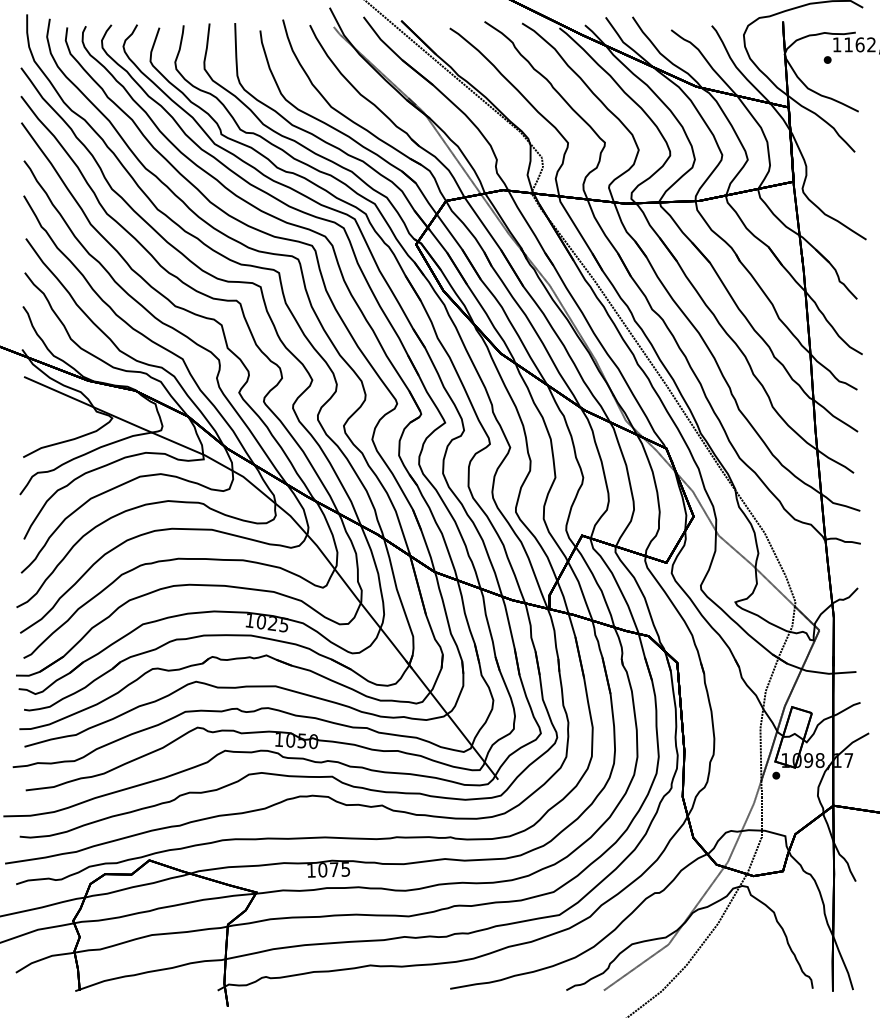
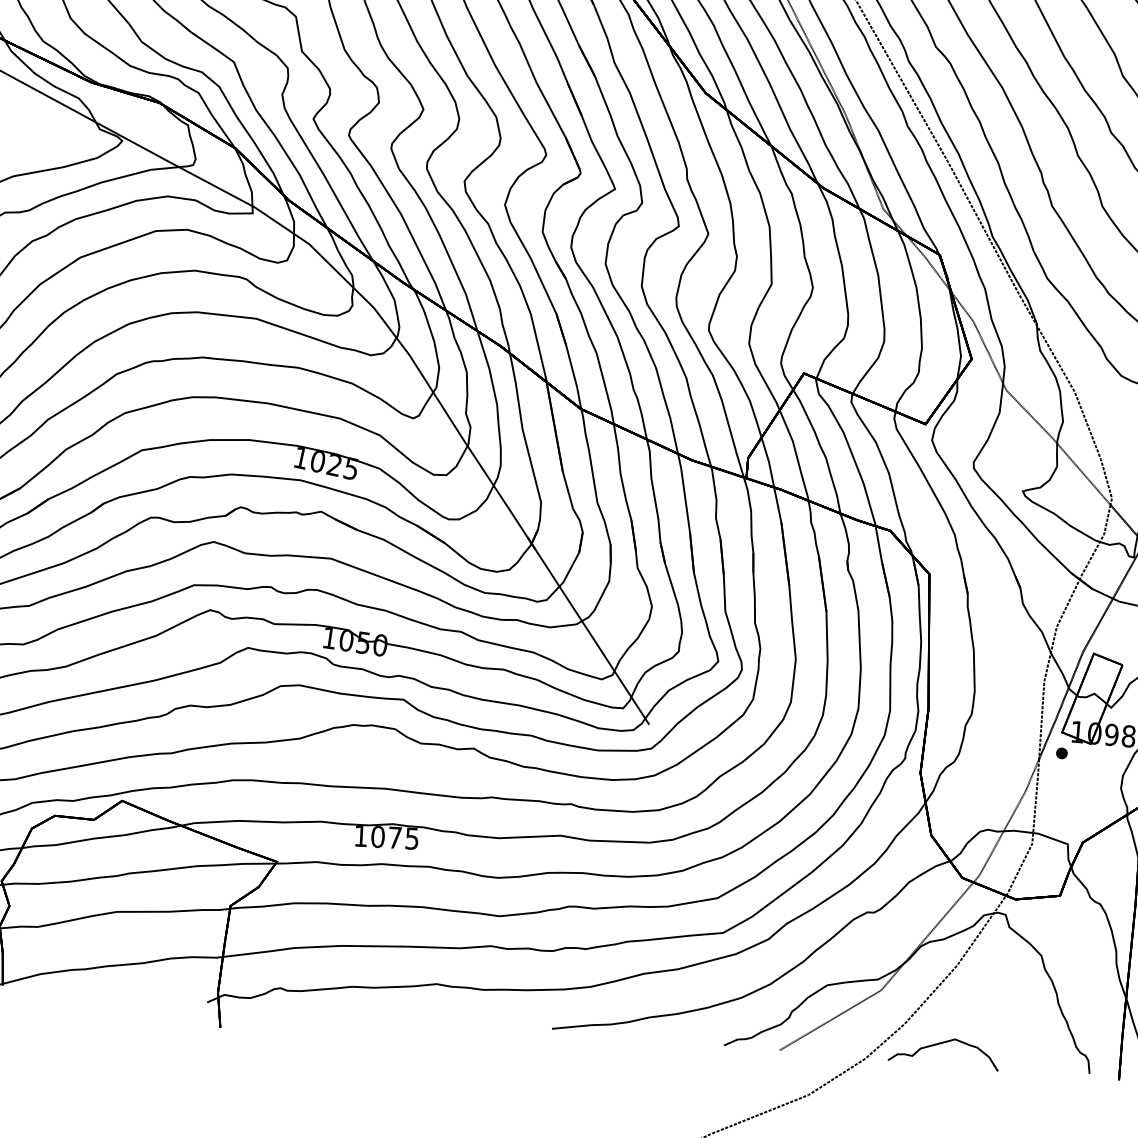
curve: (712, 977) -> (942, 1044), added

